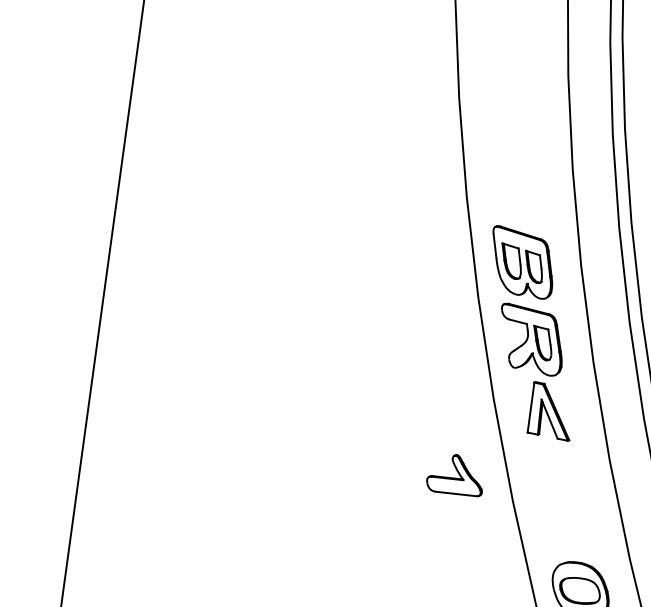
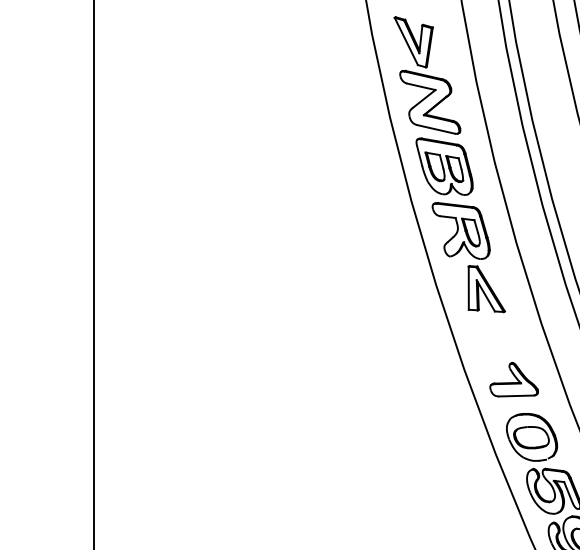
part: (516, 154) -> (427, 75), added
part: (455, 474) -> (513, 379), moved

